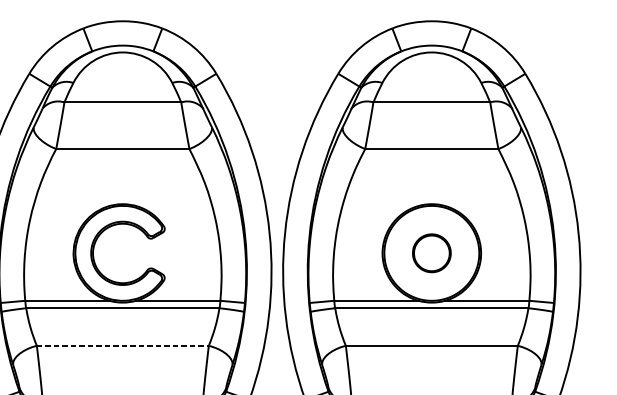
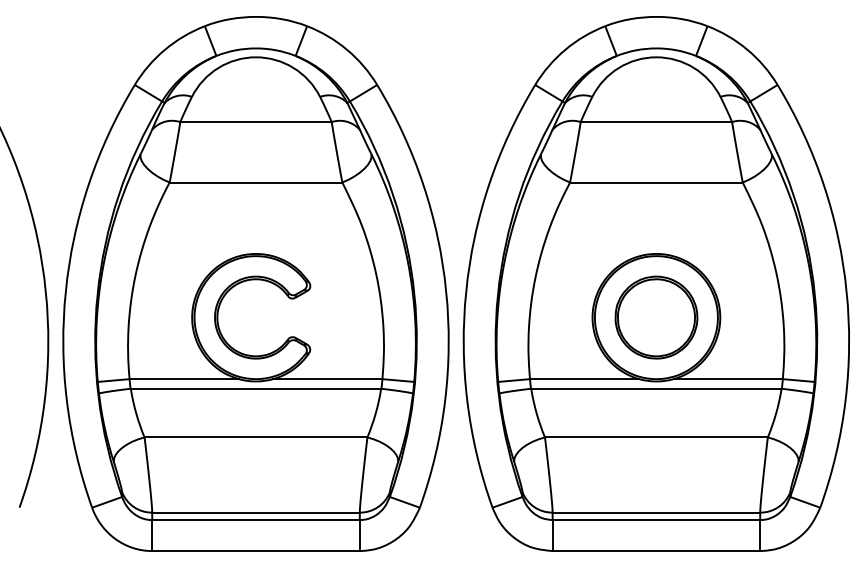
part: (431, 253) -> (656, 317), size x1.67
line: (123, 345) -> (256, 437), dashed -> solid

